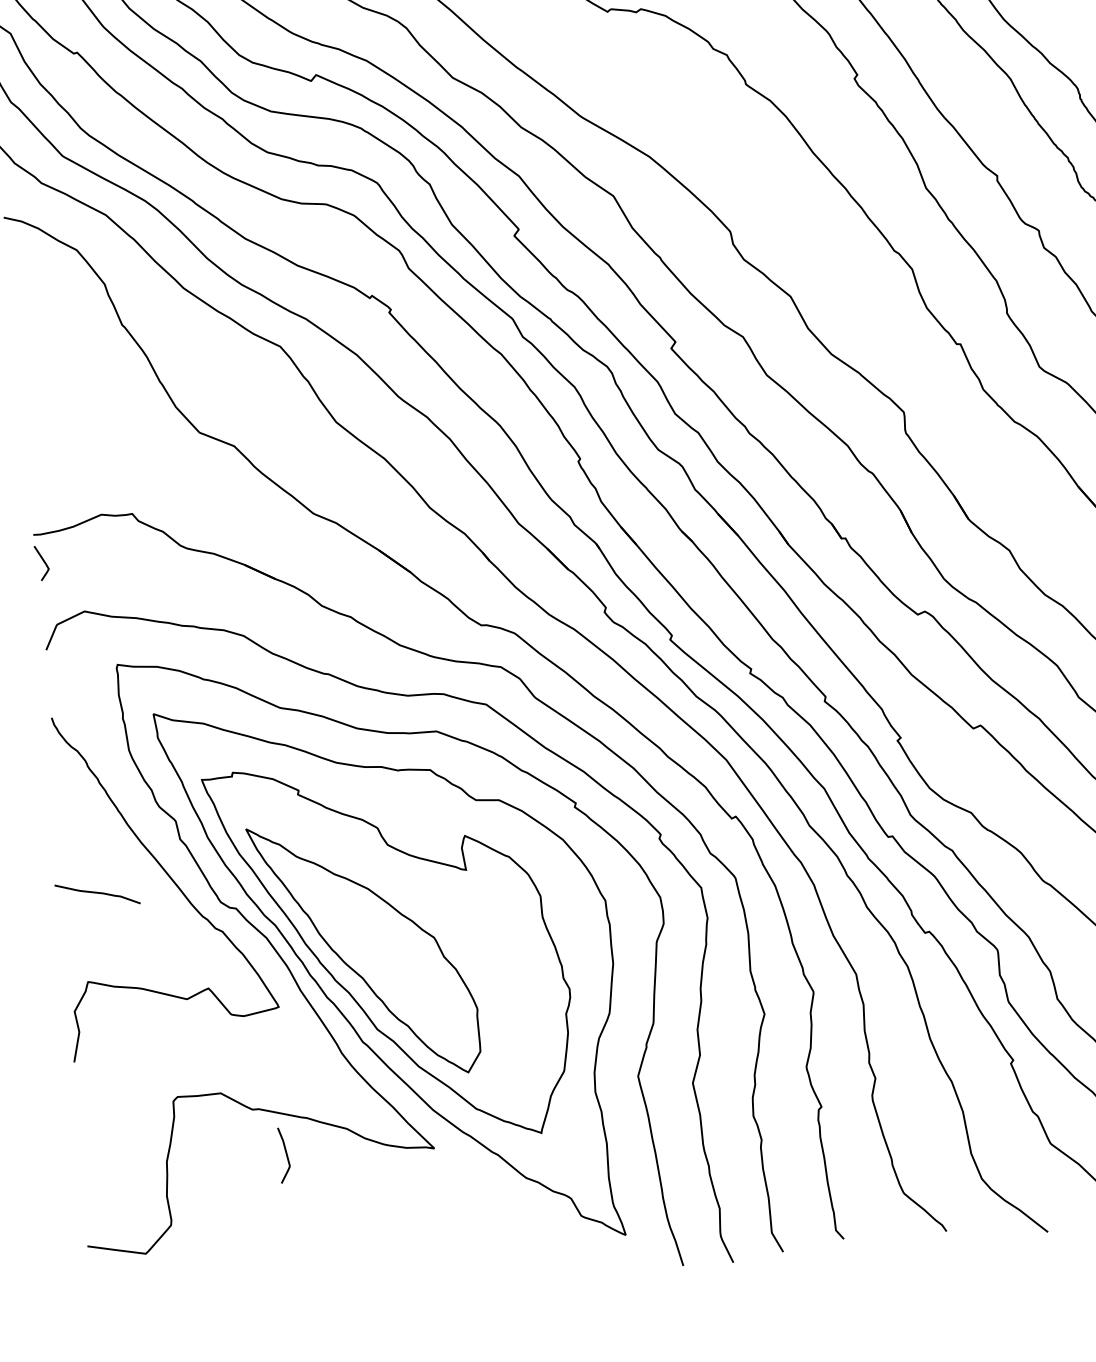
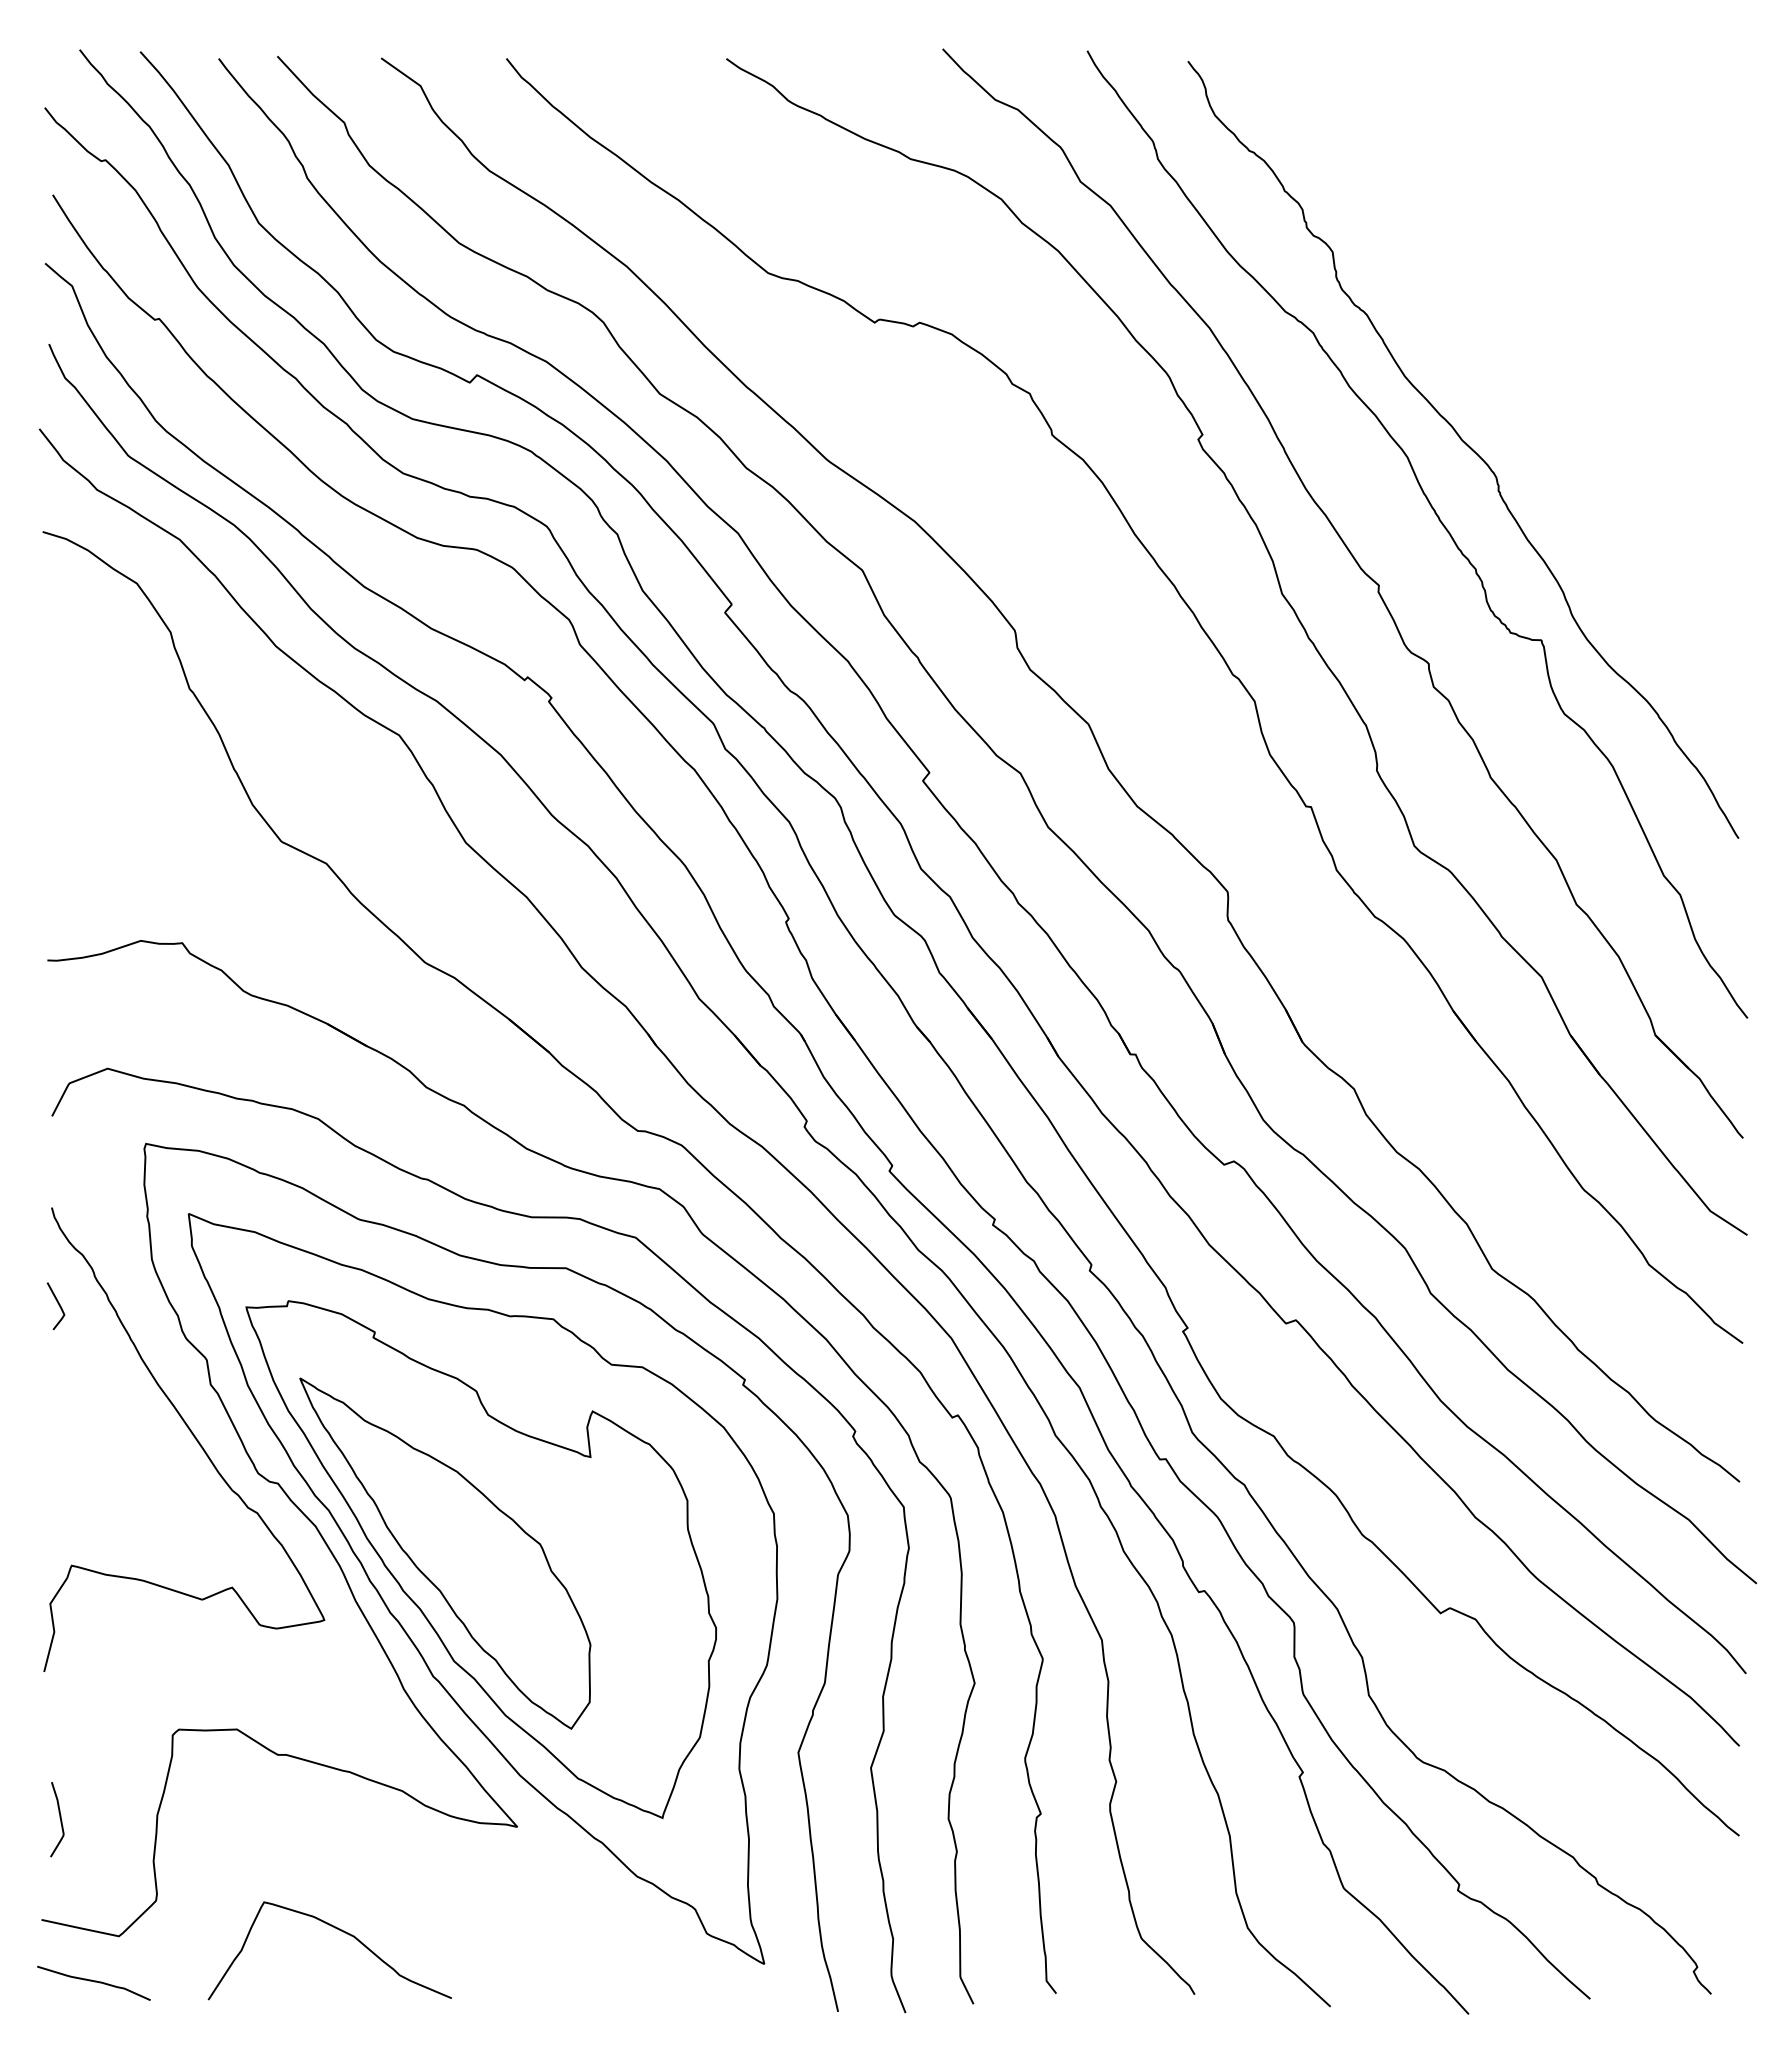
line: (43, 562) -> (58, 1305), moved
curve: (97, 893) -> (93, 1981), moved
curve: (285, 1154) -> (59, 1818), moved
curve: (308, 1236) -> (339, 1930), added

